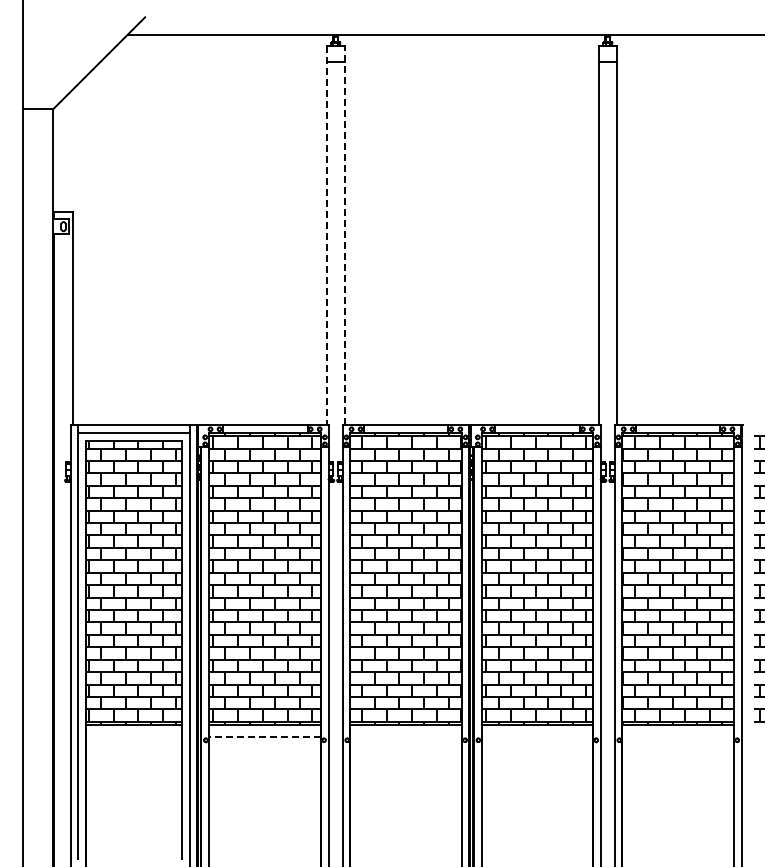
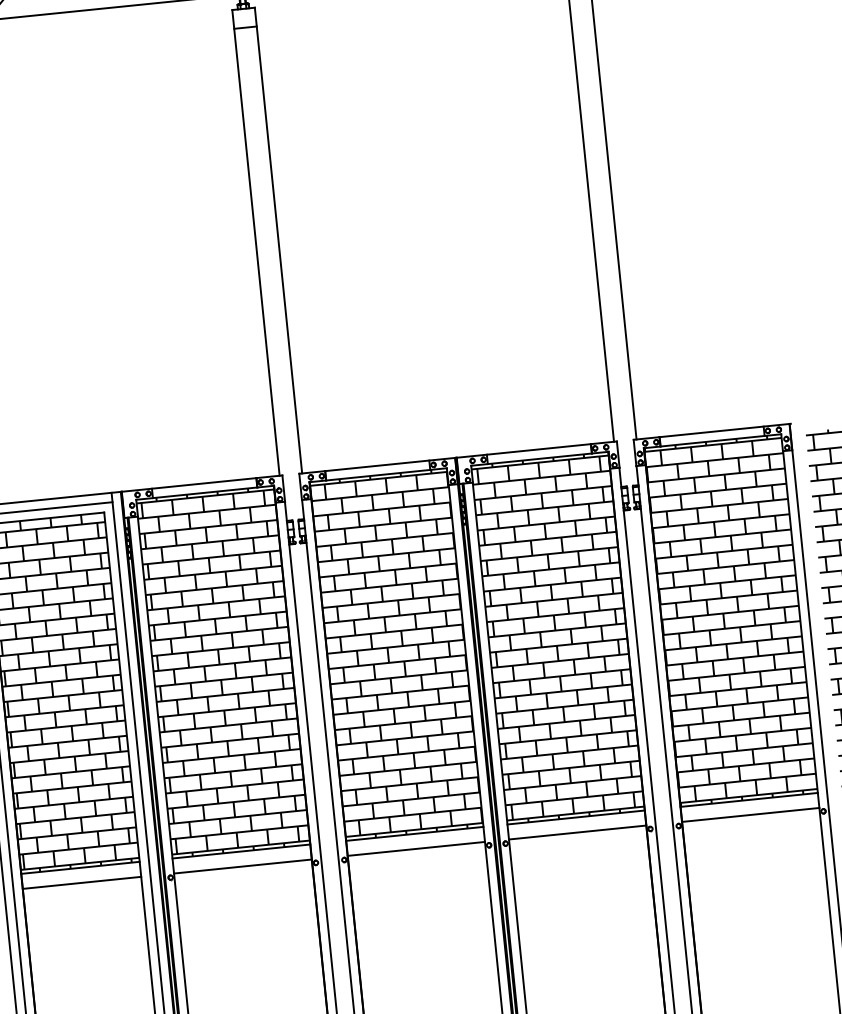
line: (326, 235) -> (255, 242), dashed -> solid
line: (344, 235) -> (278, 240), dashed -> solid
line: (133, 737) -> (81, 883), added
line: (264, 737) -> (242, 866), dashed -> solid
line: (405, 737) -> (415, 849), added
line: (537, 737) -> (577, 832), added
line: (678, 737) -> (751, 815), added

